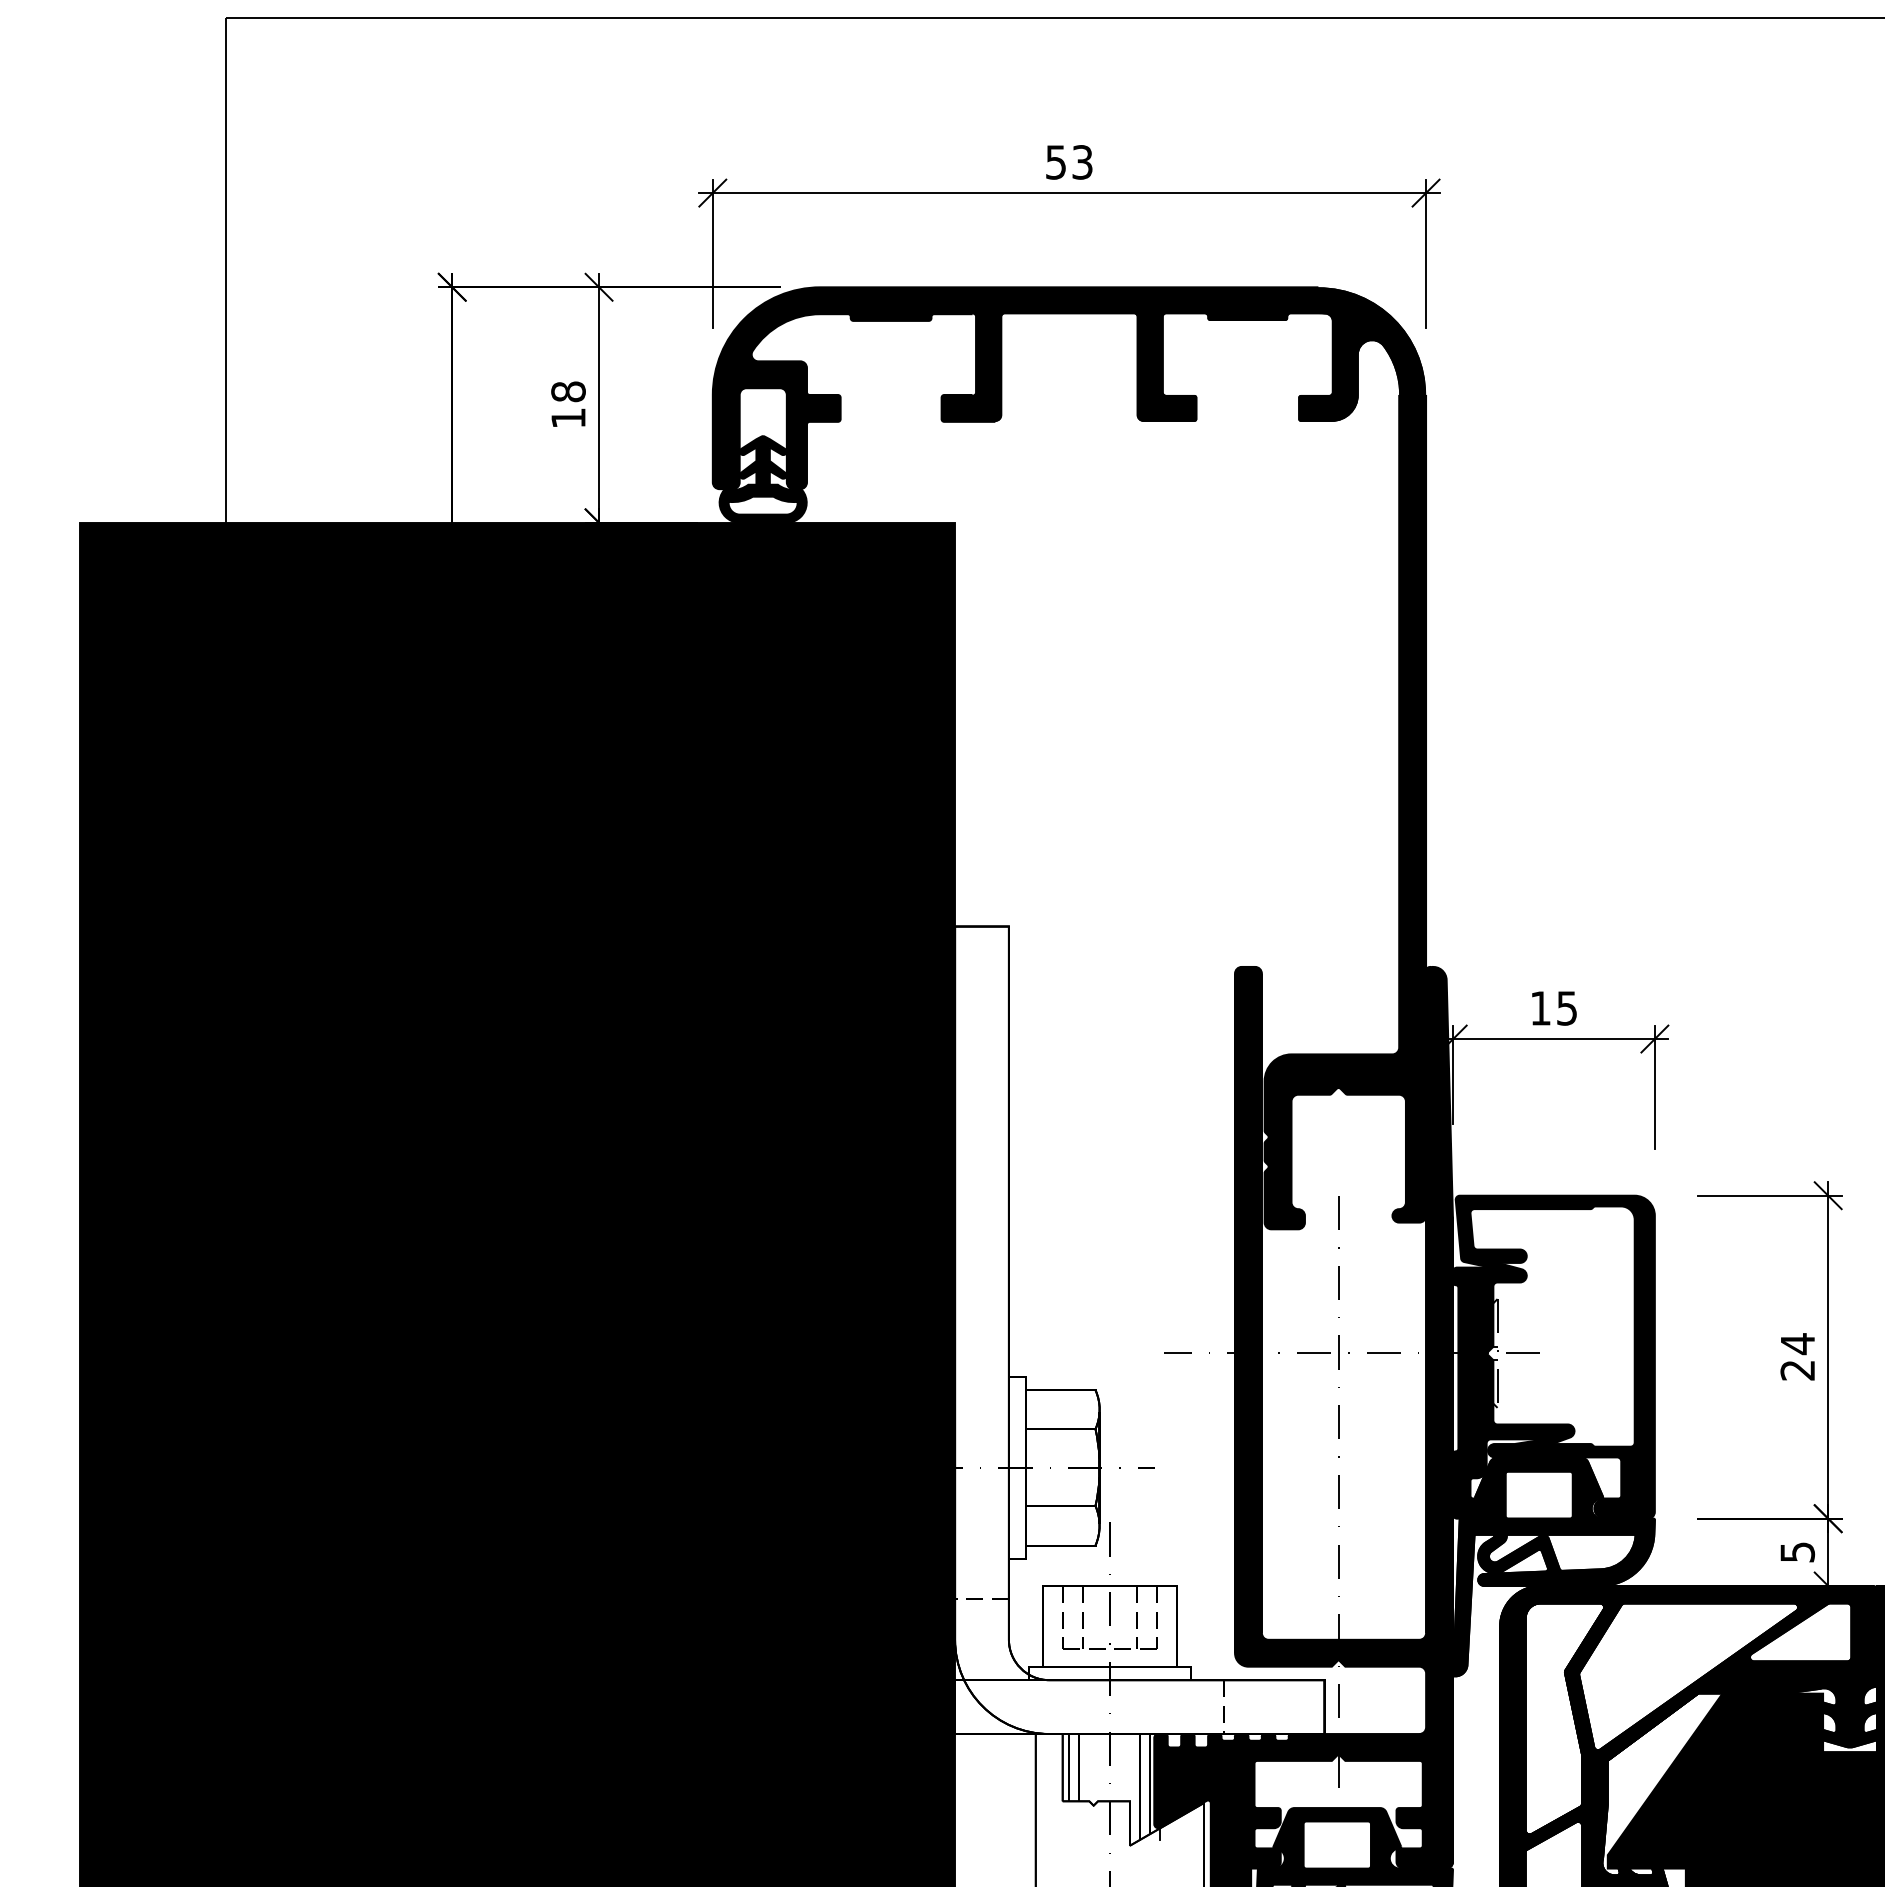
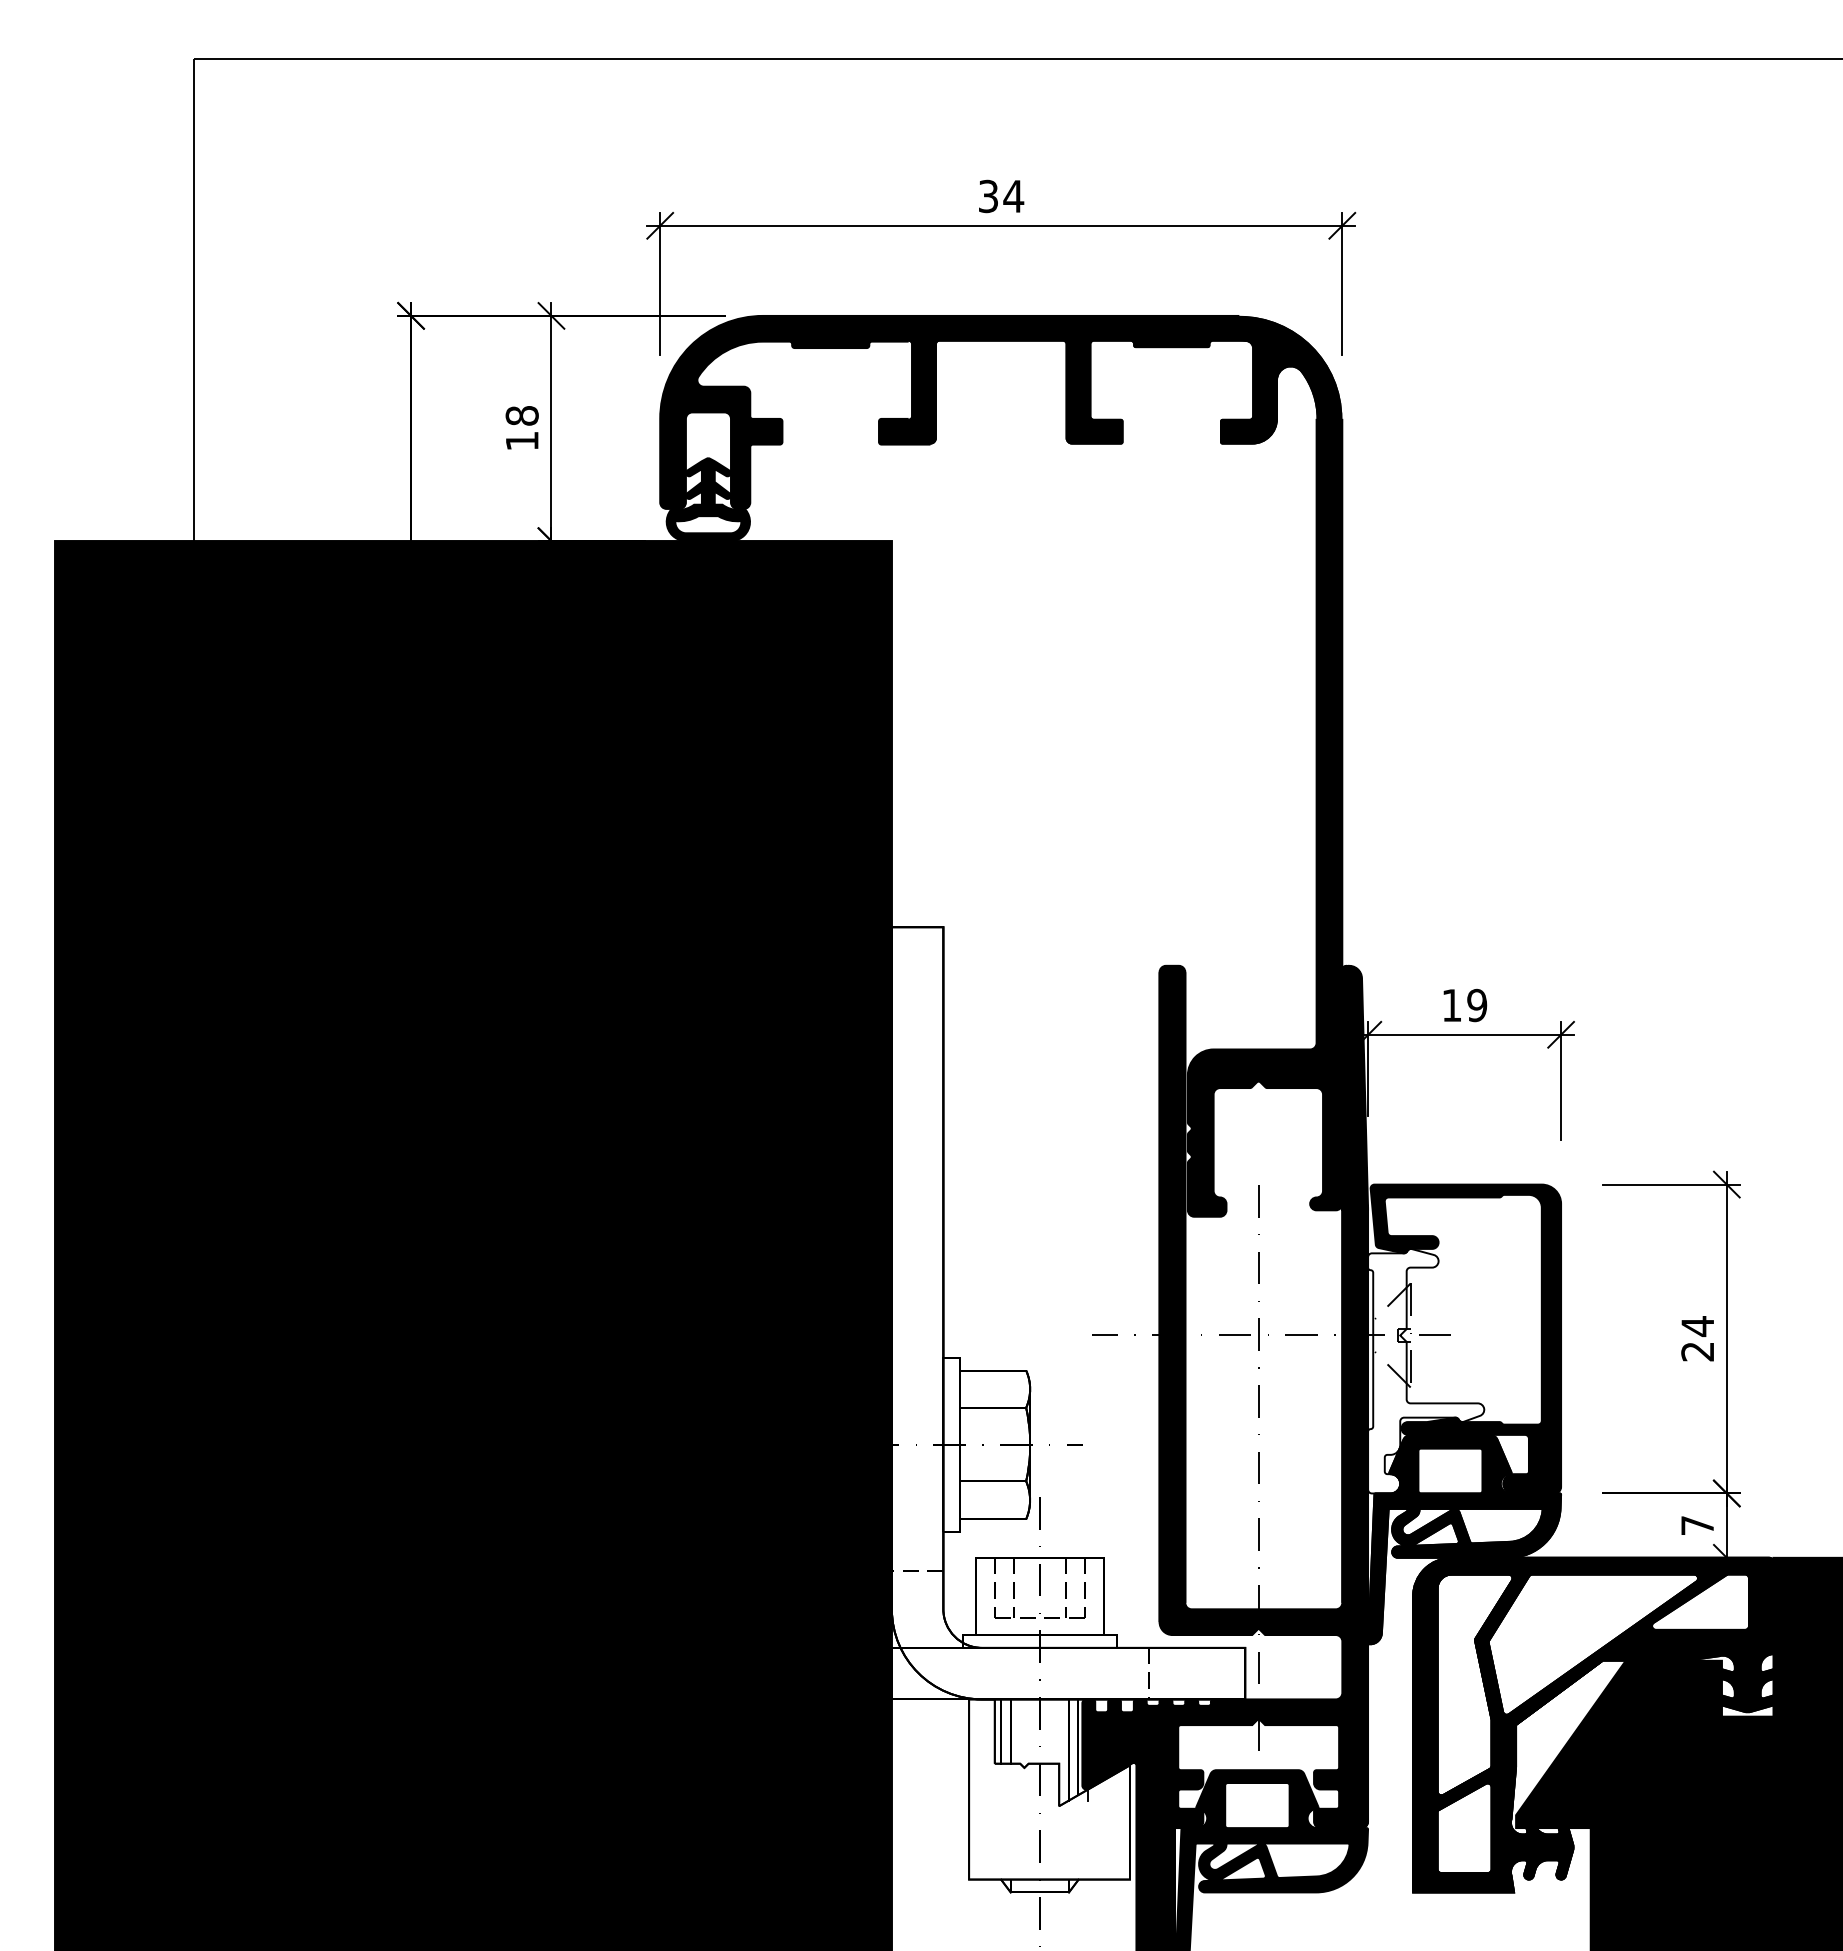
text: (1069, 162) -> (1001, 196), 53 -> 34
text: (1567, 1007) -> (1477, 1004), 15 -> 19
fill: (1514, 1390) -> (1426, 1370), removed
text: (1797, 1552) -> (1697, 1525), 5 -> 7

